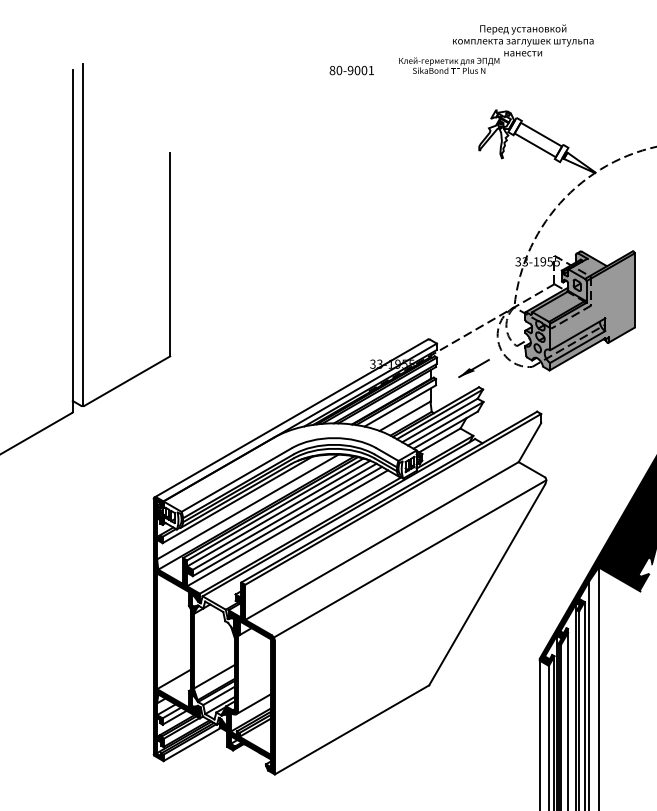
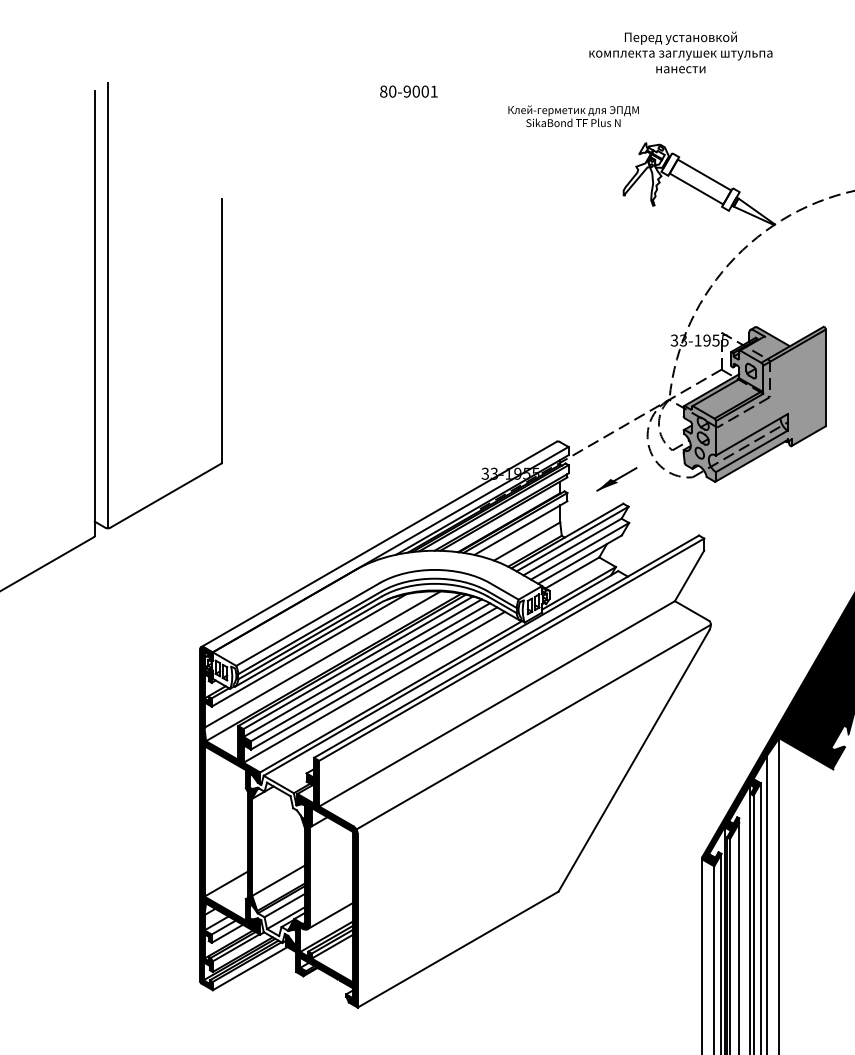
text: (449, 65) -> (573, 116), moved
text: (351, 70) -> (408, 91), moved

